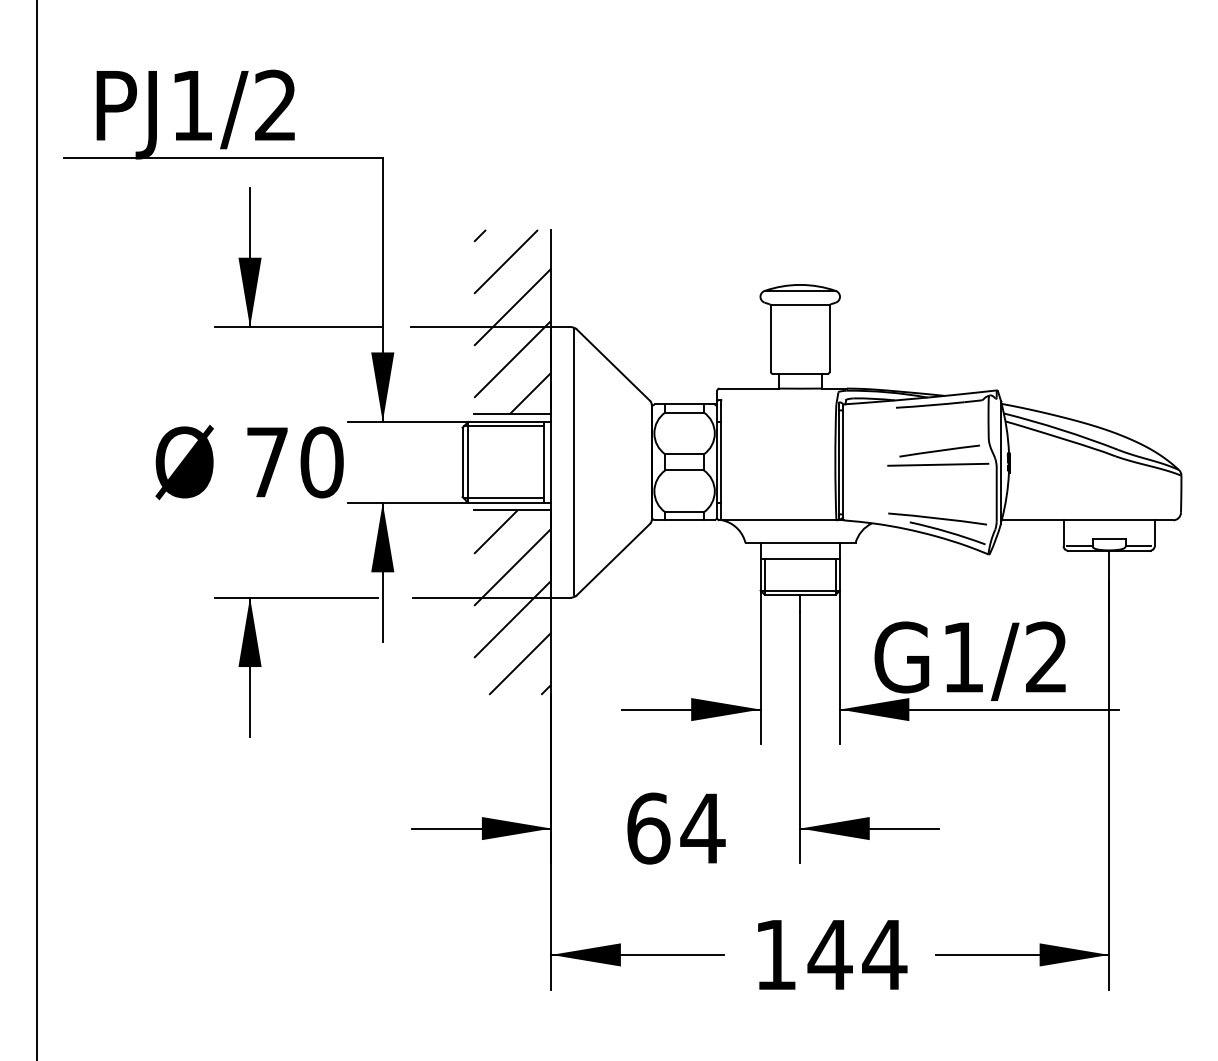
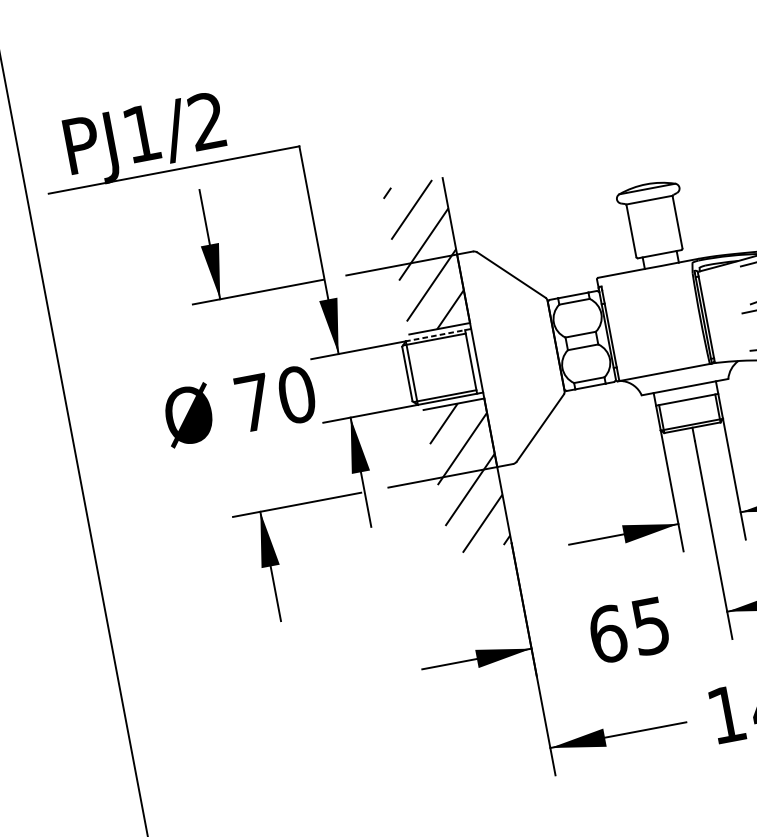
line: (509, 421) -> (438, 334), solid -> dashed
line: (574, 462) -> (495, 357), removed
text: (702, 828) -> (650, 626), 64 -> 65

